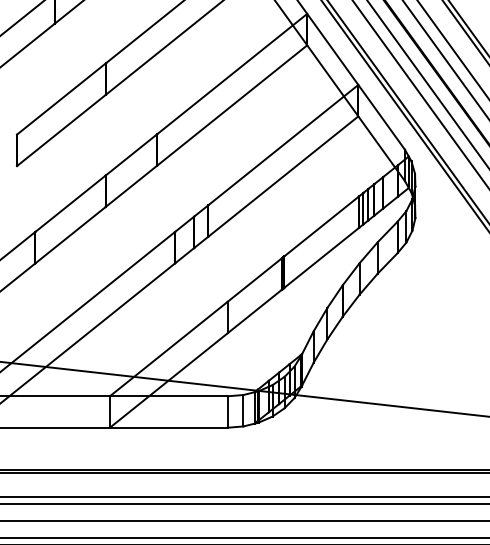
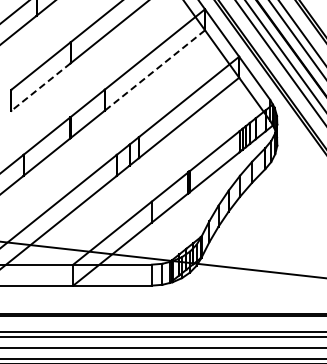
line: (231, 105) -> (154, 70), solid -> dashed
line: (60, 130) -> (40, 87), solid -> dashed

